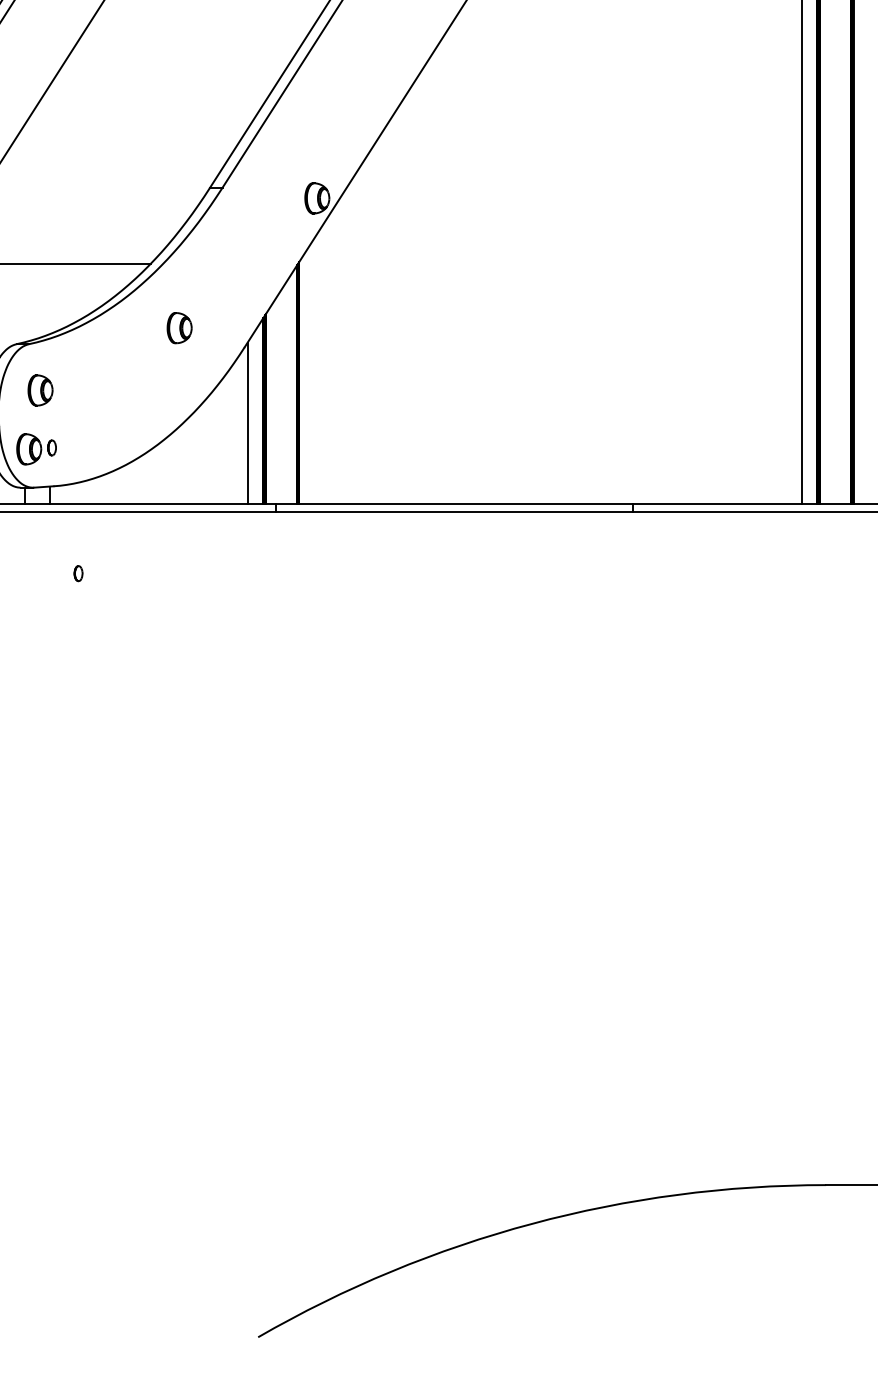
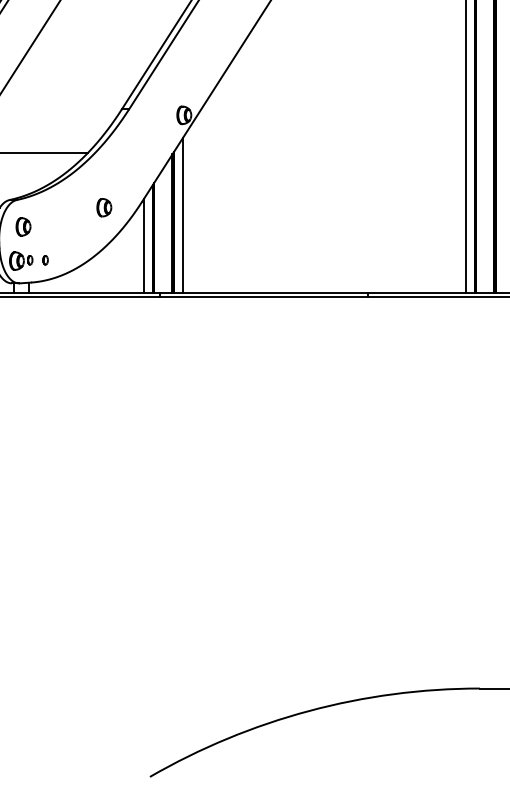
part: (179, 327) -> (104, 207), moved
line: (315, 369) -> (183, 214), added
part: (78, 573) -> (45, 260), moved

